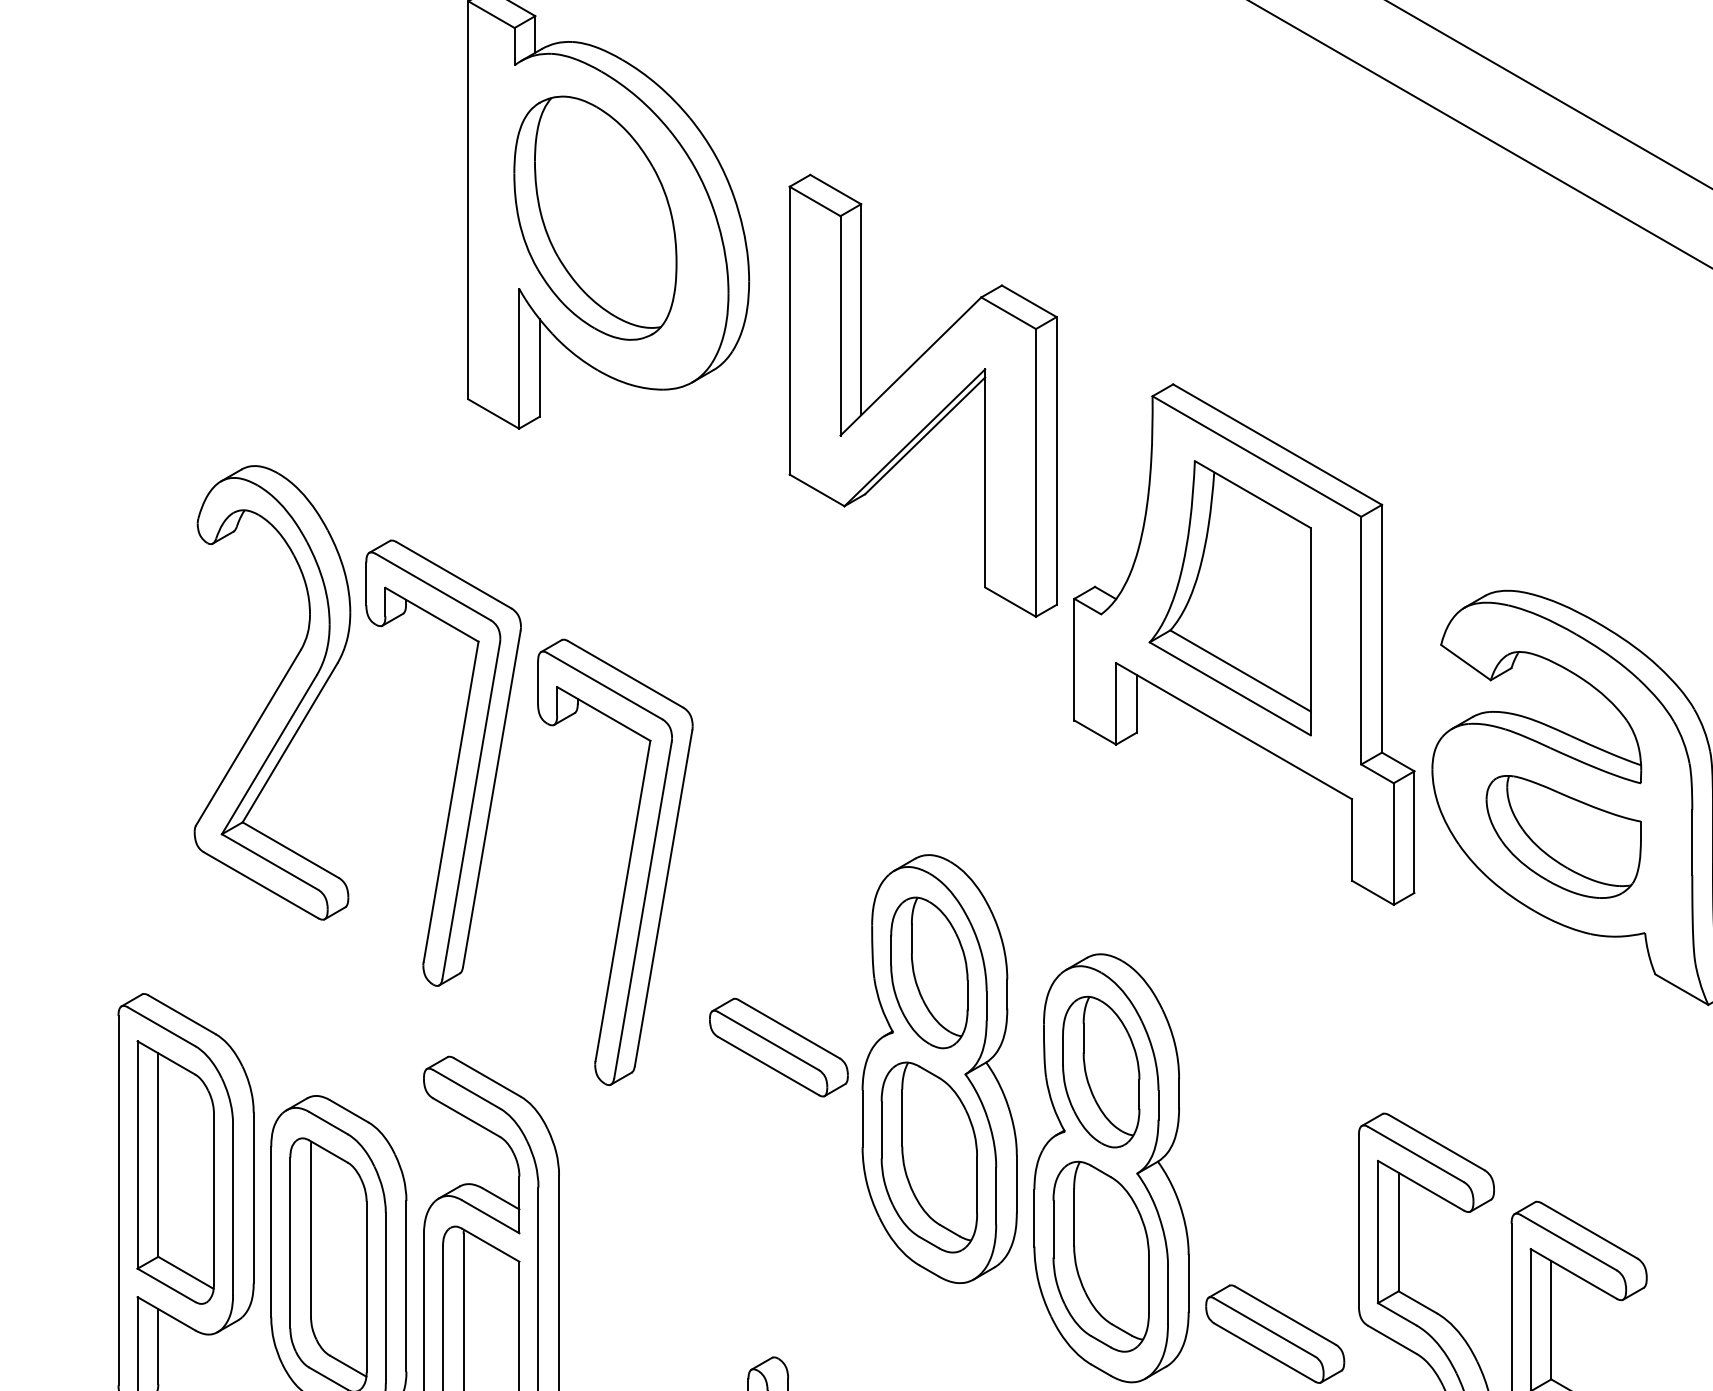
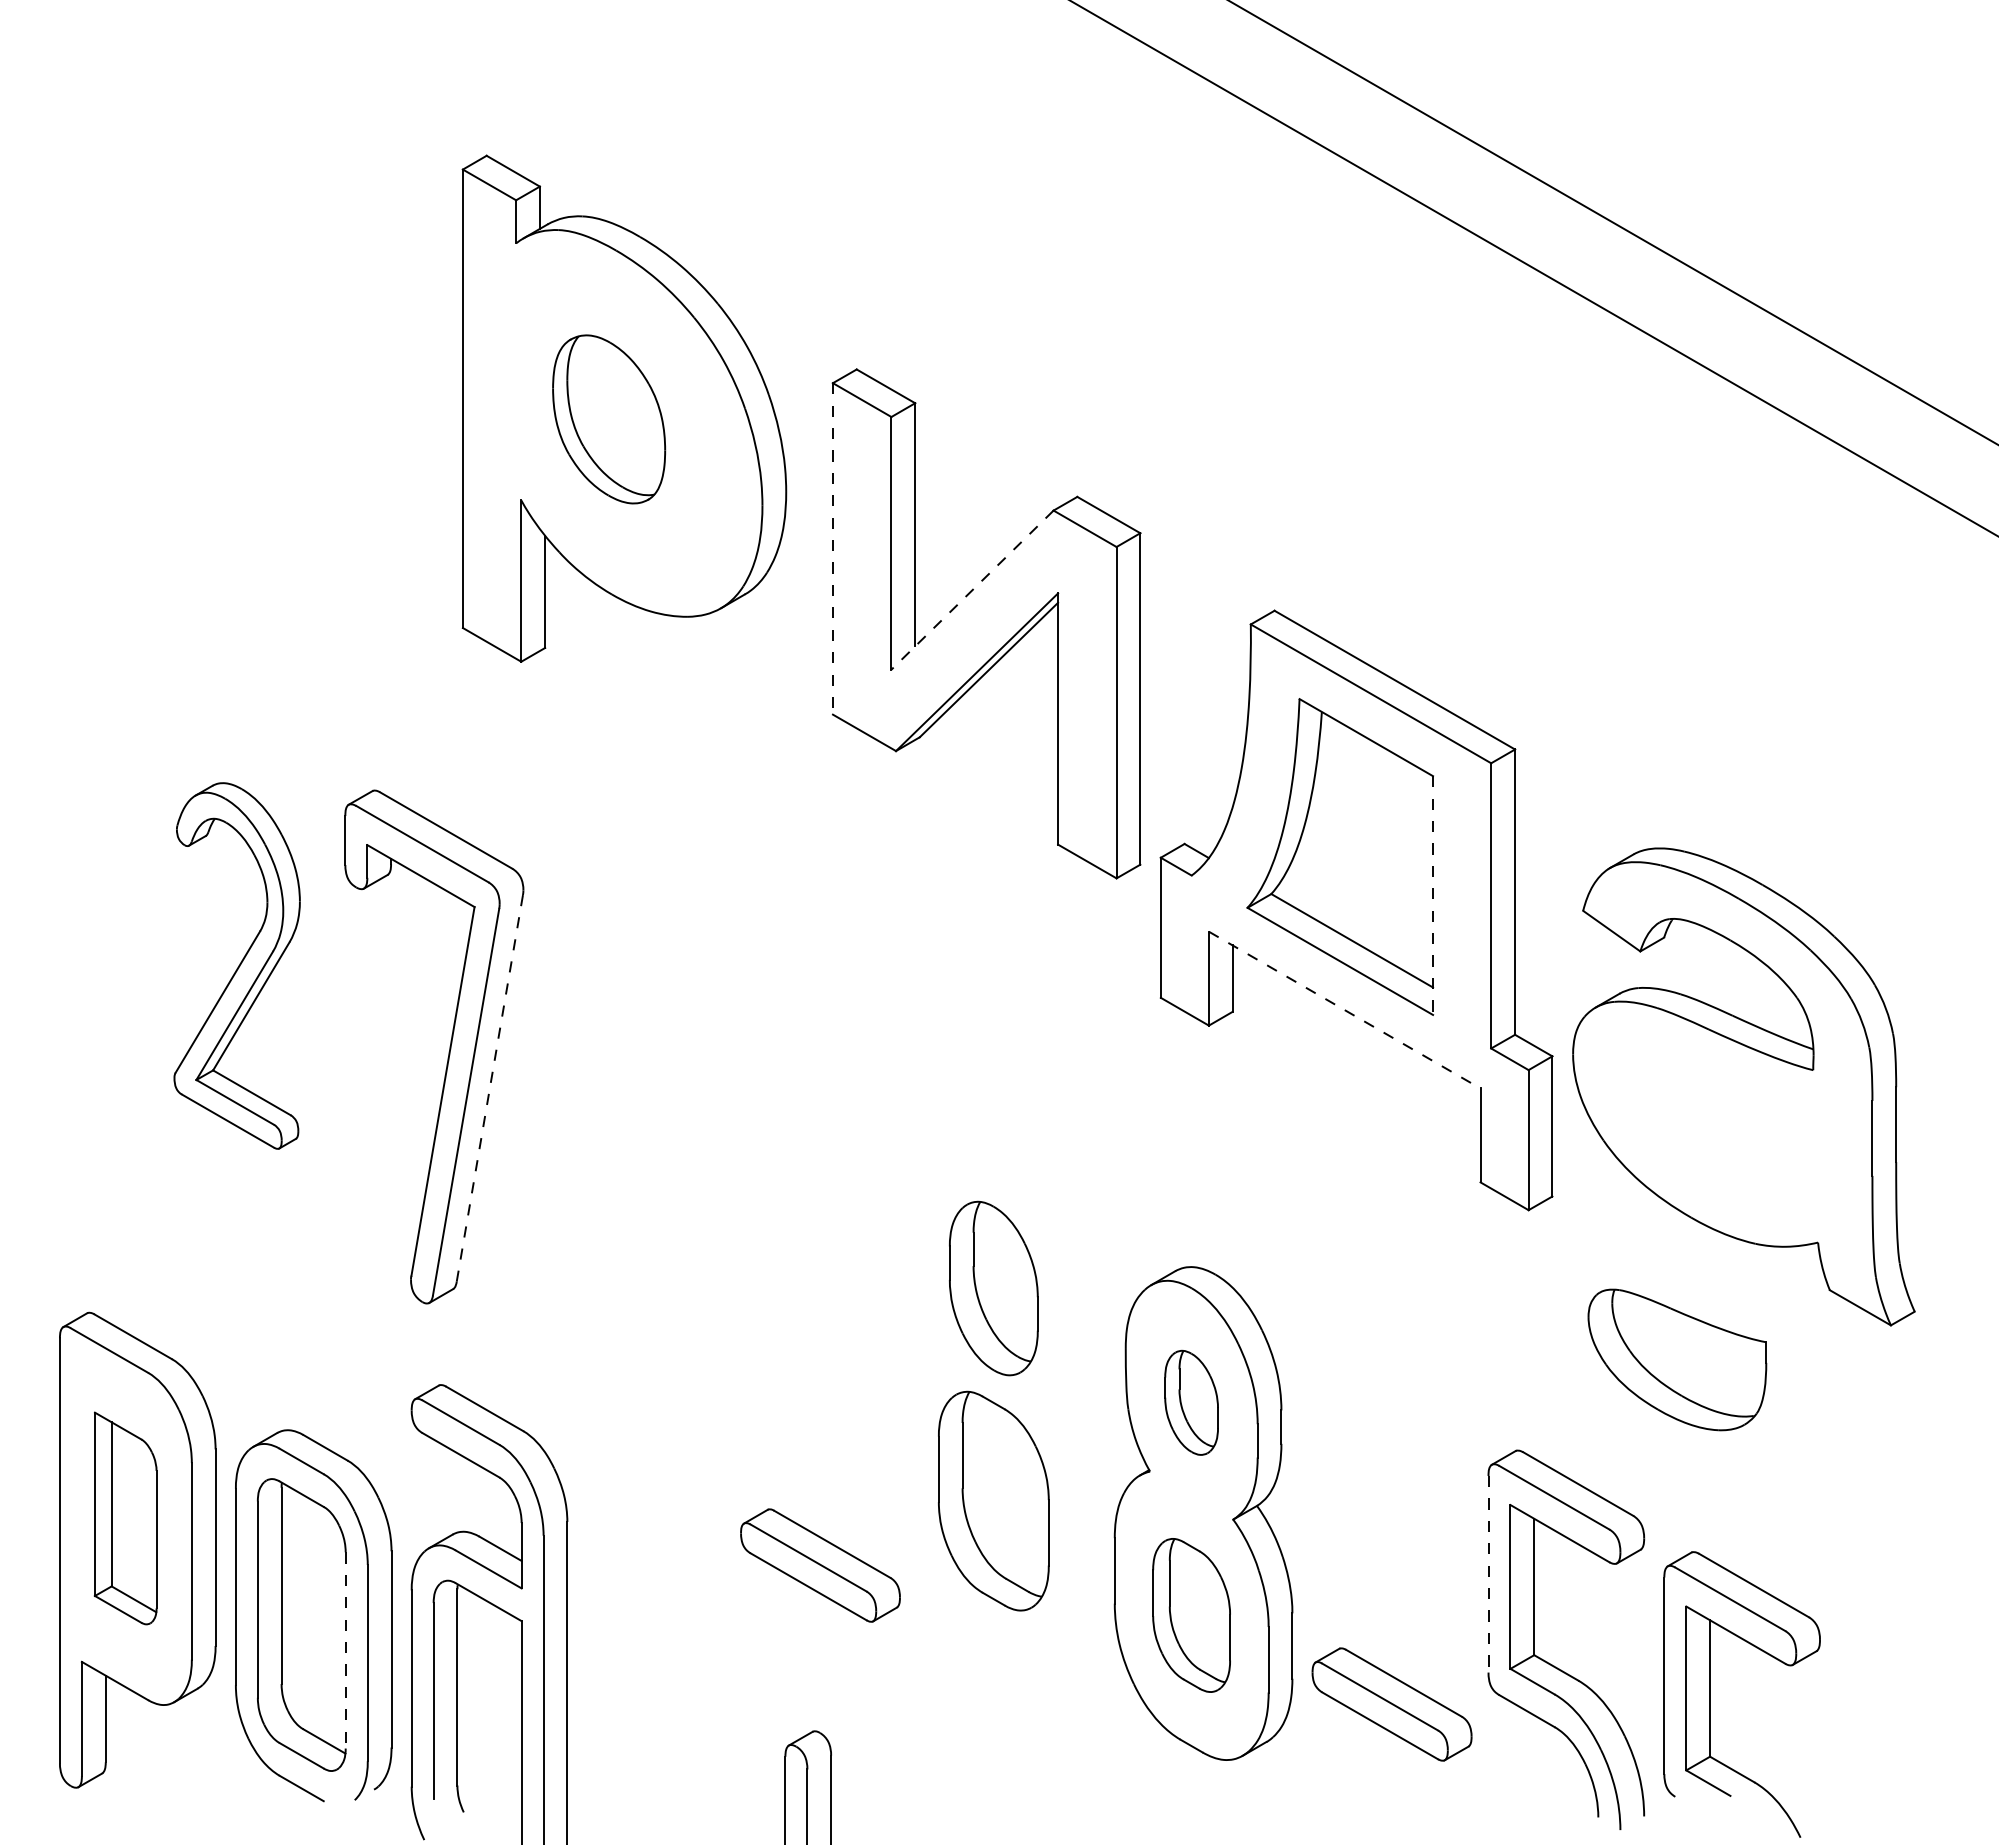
part: (594, 218) -> (608, 419), size x0.6
line: (789, 330) -> (832, 548), solid -> dashed
line: (910, 366) -> (972, 590), solid -> dashed
line: (1311, 632) -> (1433, 896), solid -> dashed
part: (271, 692) -> (236, 965), size x0.7
line: (1233, 731) -> (1344, 1010), solid -> dashed
line: (491, 798) -> (489, 1087), solid -> dashed
part: (1563, 836) -> (1677, 1359), moved
part: (627, 866) -> (646, 1165), removed
part: (778, 1047) -> (820, 1565), moved
part: (939, 1068) -> (1005, 1398), removed
part: (1101, 1071) -> (1191, 1402), size x0.6
part: (175, 1172) -> (125, 1518), size x0.7
line: (1358, 1221) -> (1488, 1574), solid -> dashed
part: (1101, 1256) -> (1191, 1615), size x0.7
line: (366, 1287) -> (345, 1650), solid -> dashed

